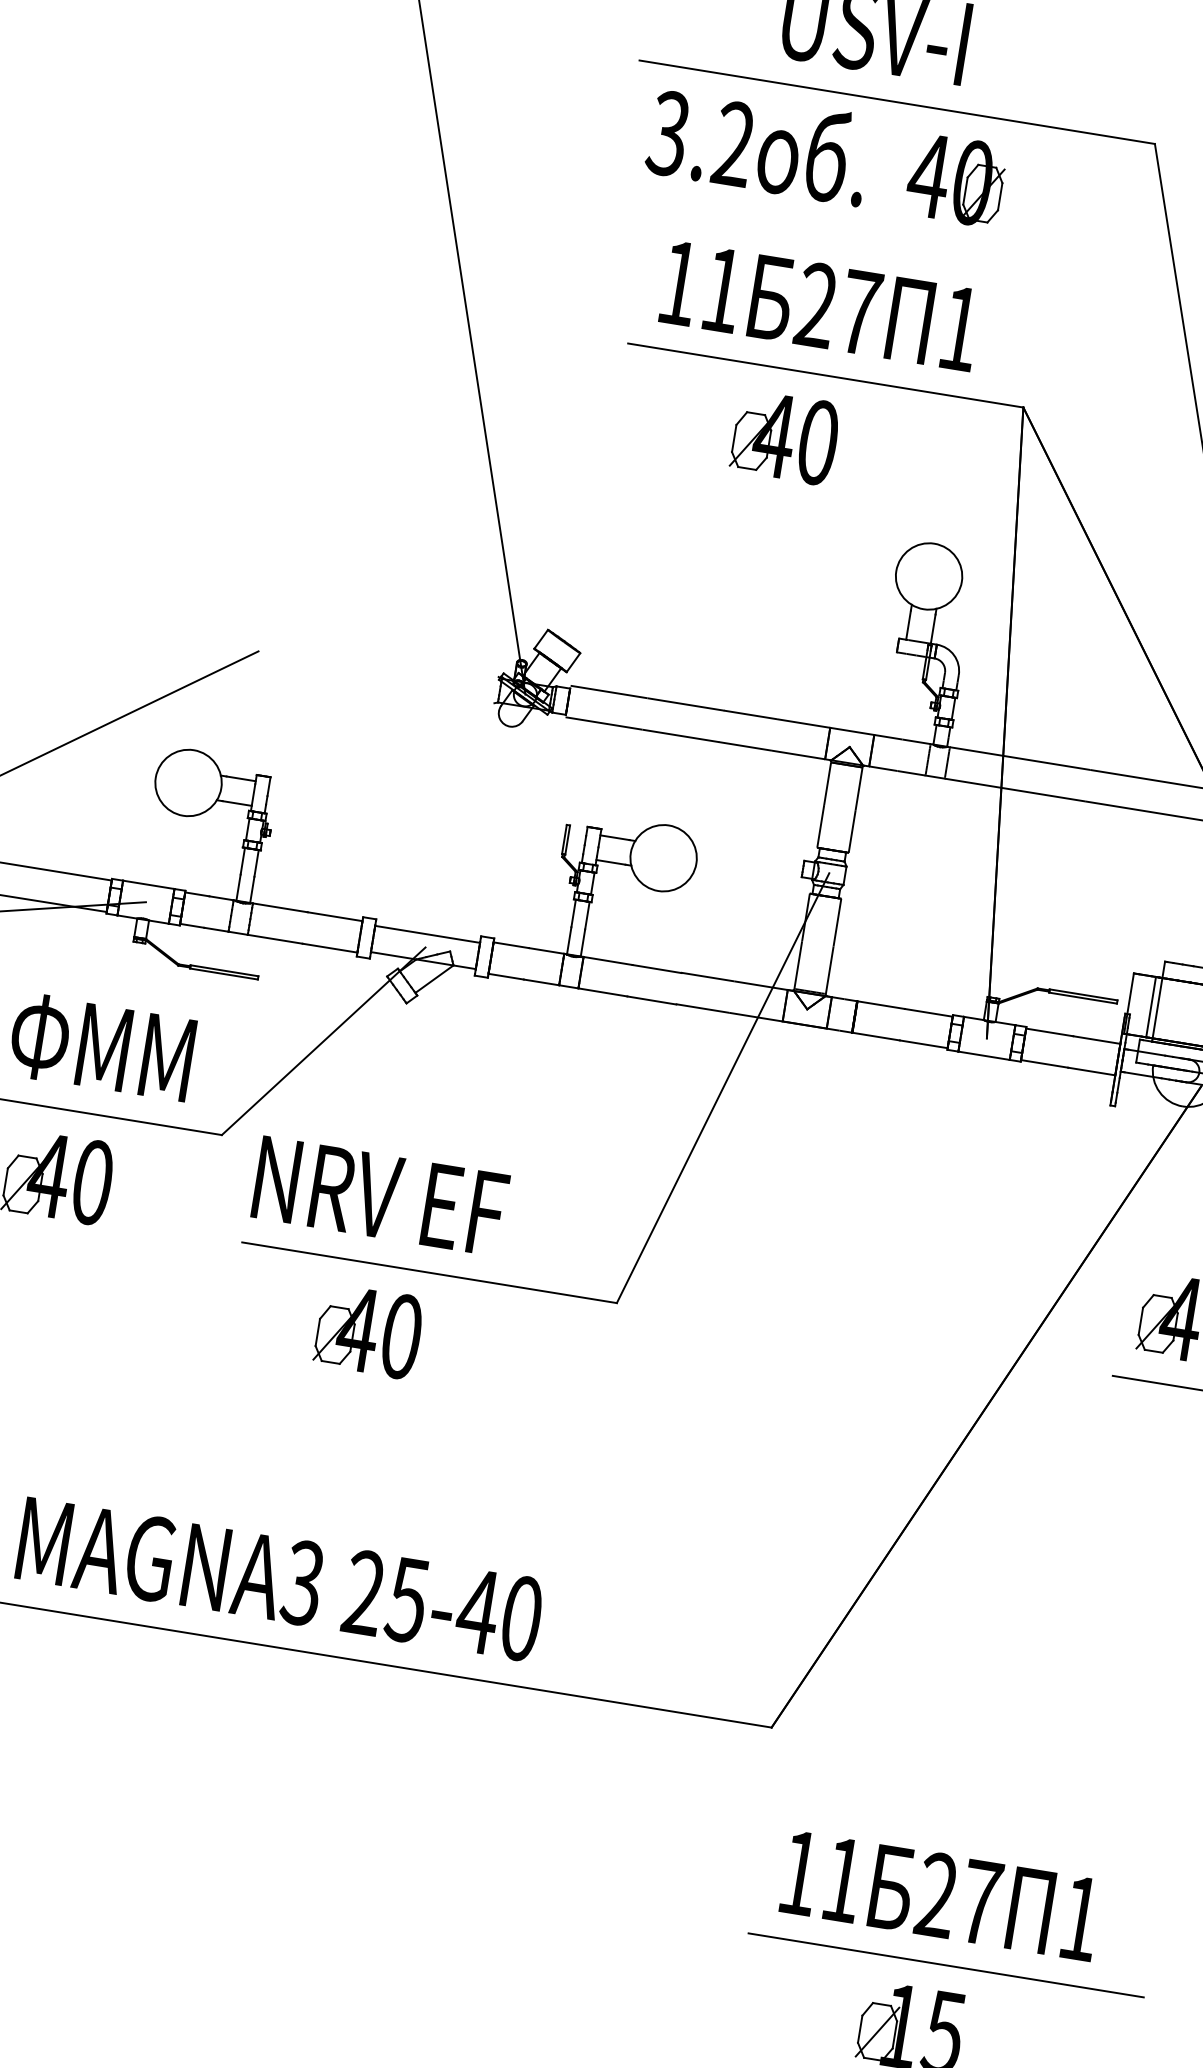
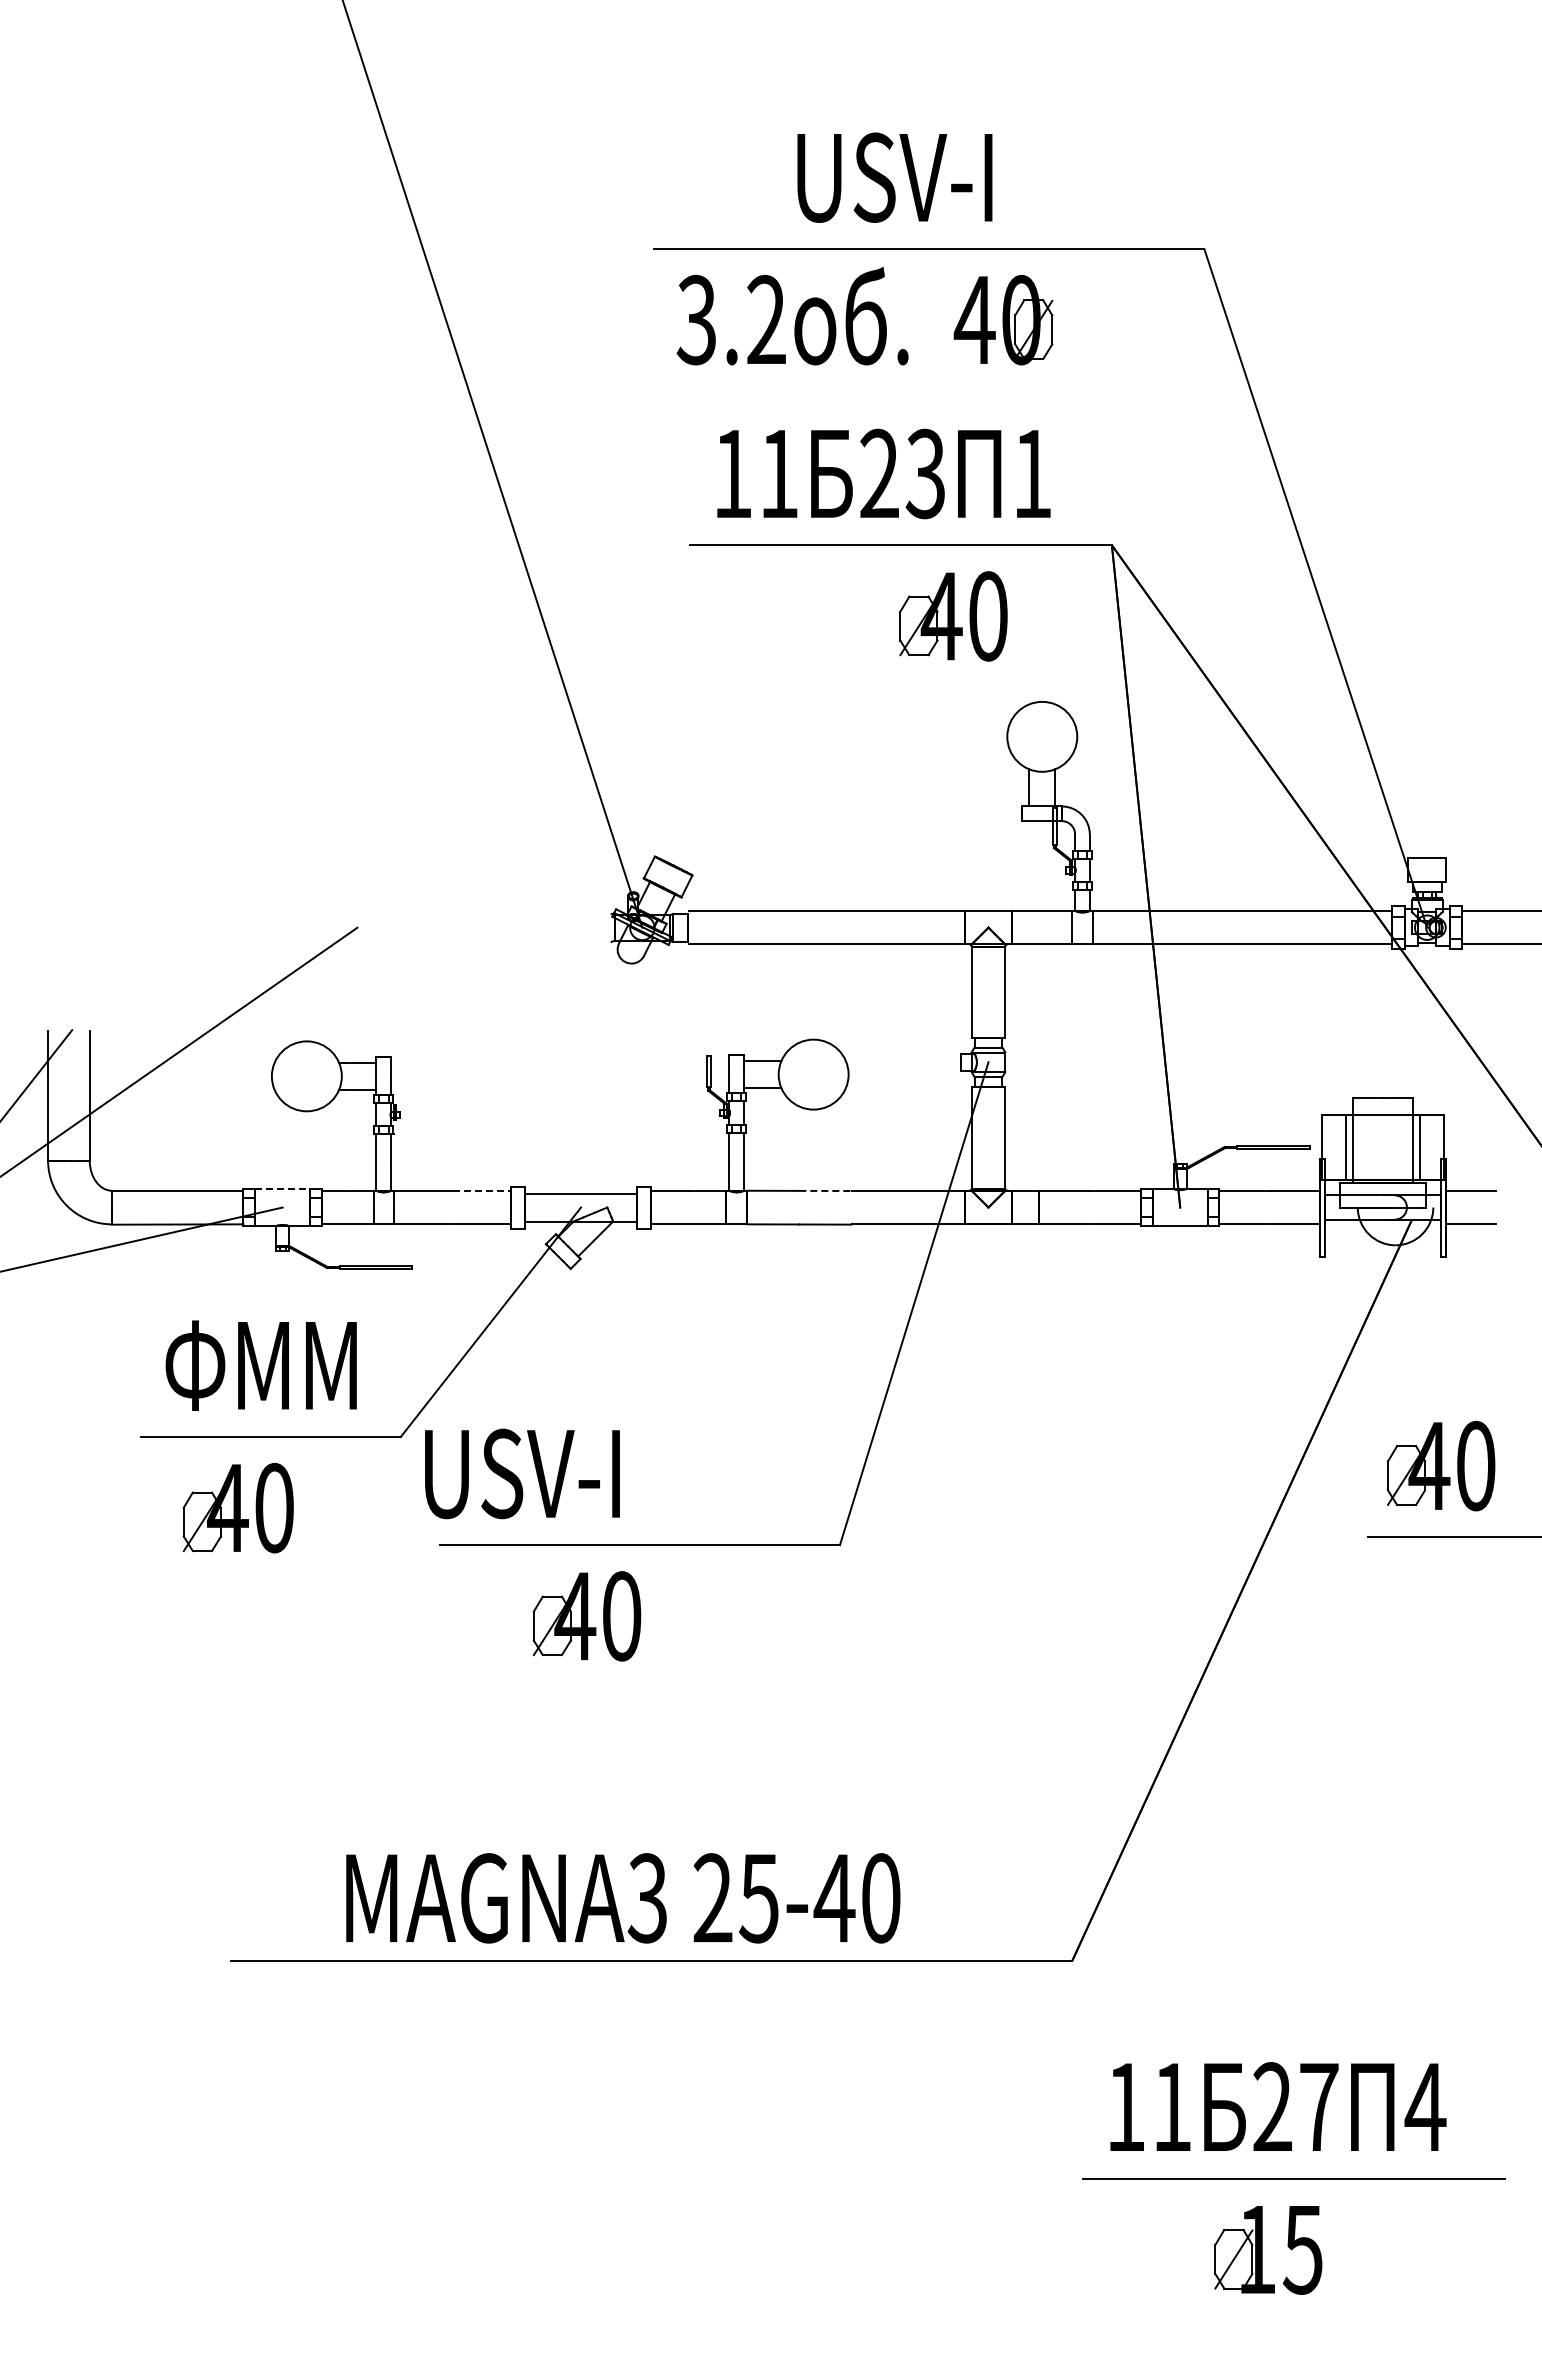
text: (859, 312) -> (925, 473), 27 -> 23
part: (785, 437) -> (953, 616), moved
line: (149, 885) -> (283, 1189), solid -> dashed
line: (335, 916) -> (482, 1190), solid -> dashed
line: (657, 968) -> (825, 1190), solid -> dashed
text: (371, 1194) -> (566, 1473), NRV EF -> USV-I
text: (280, 1579) -> (623, 1898), moved
text: (1080, 1917) -> (1425, 2106), 1 -> 4

